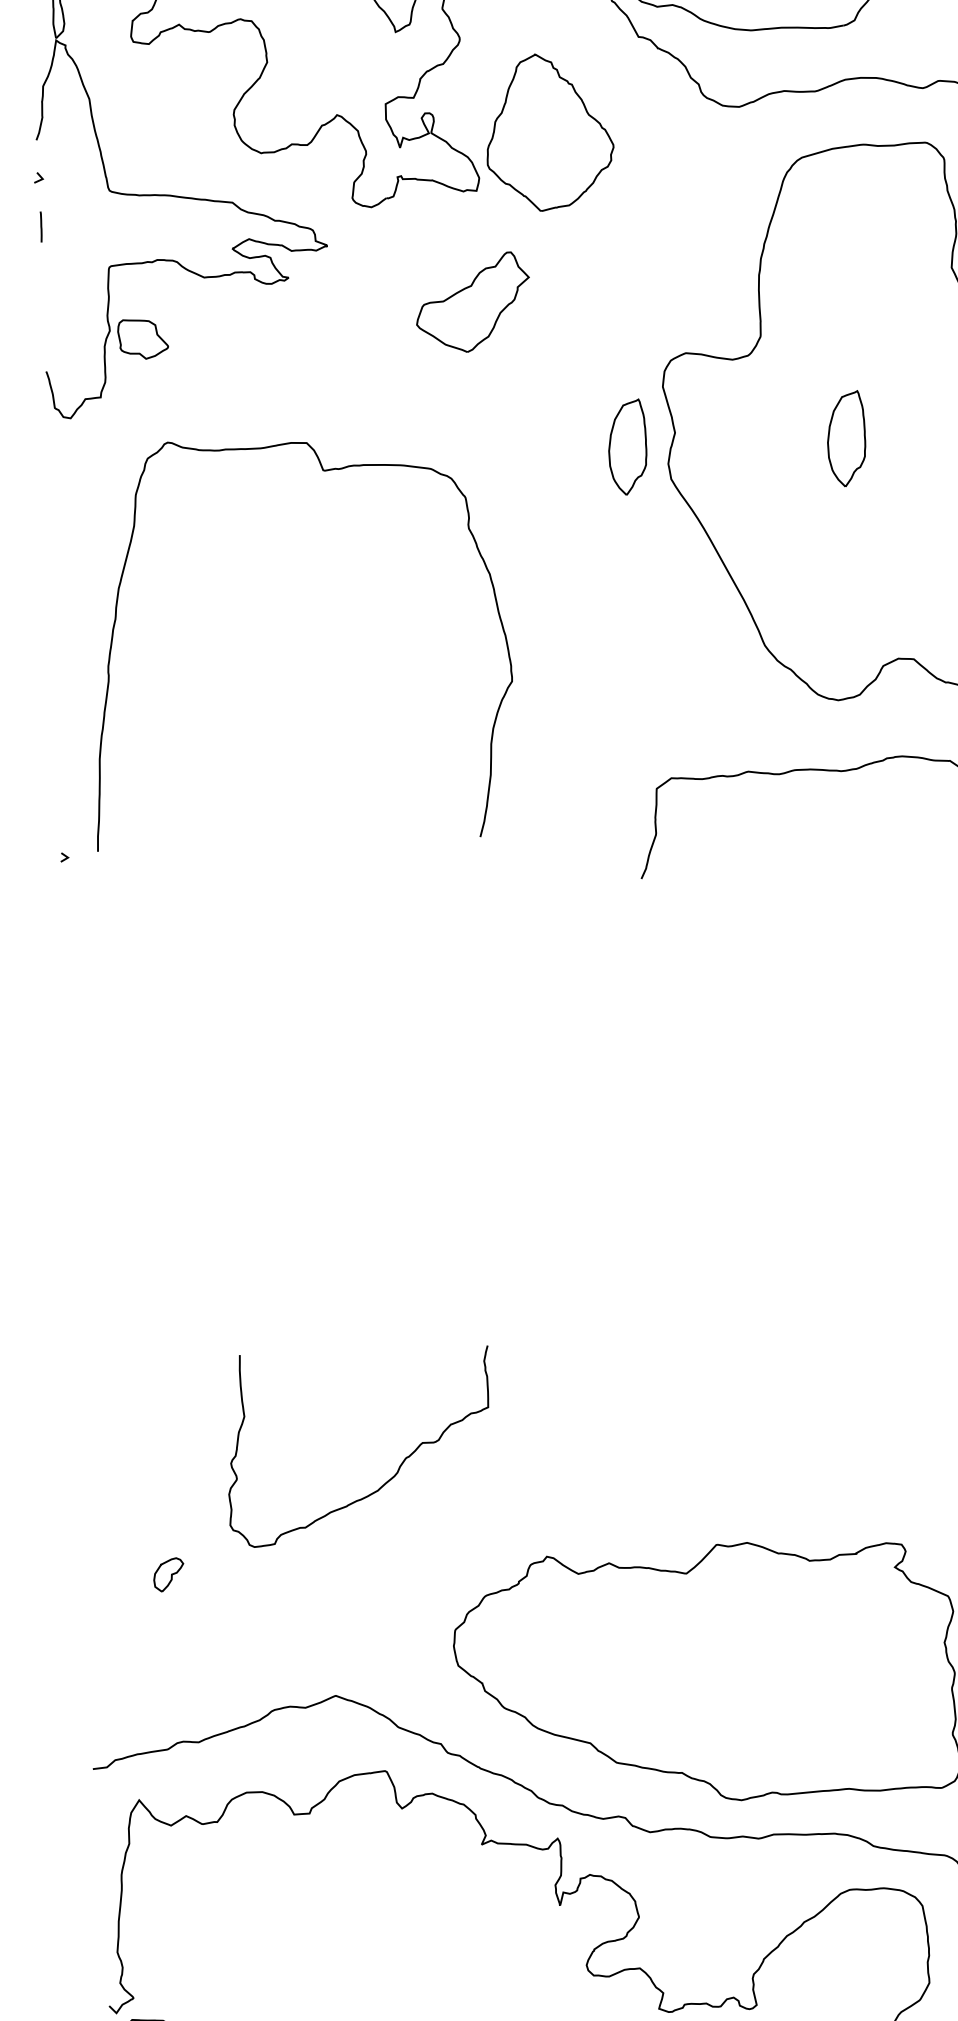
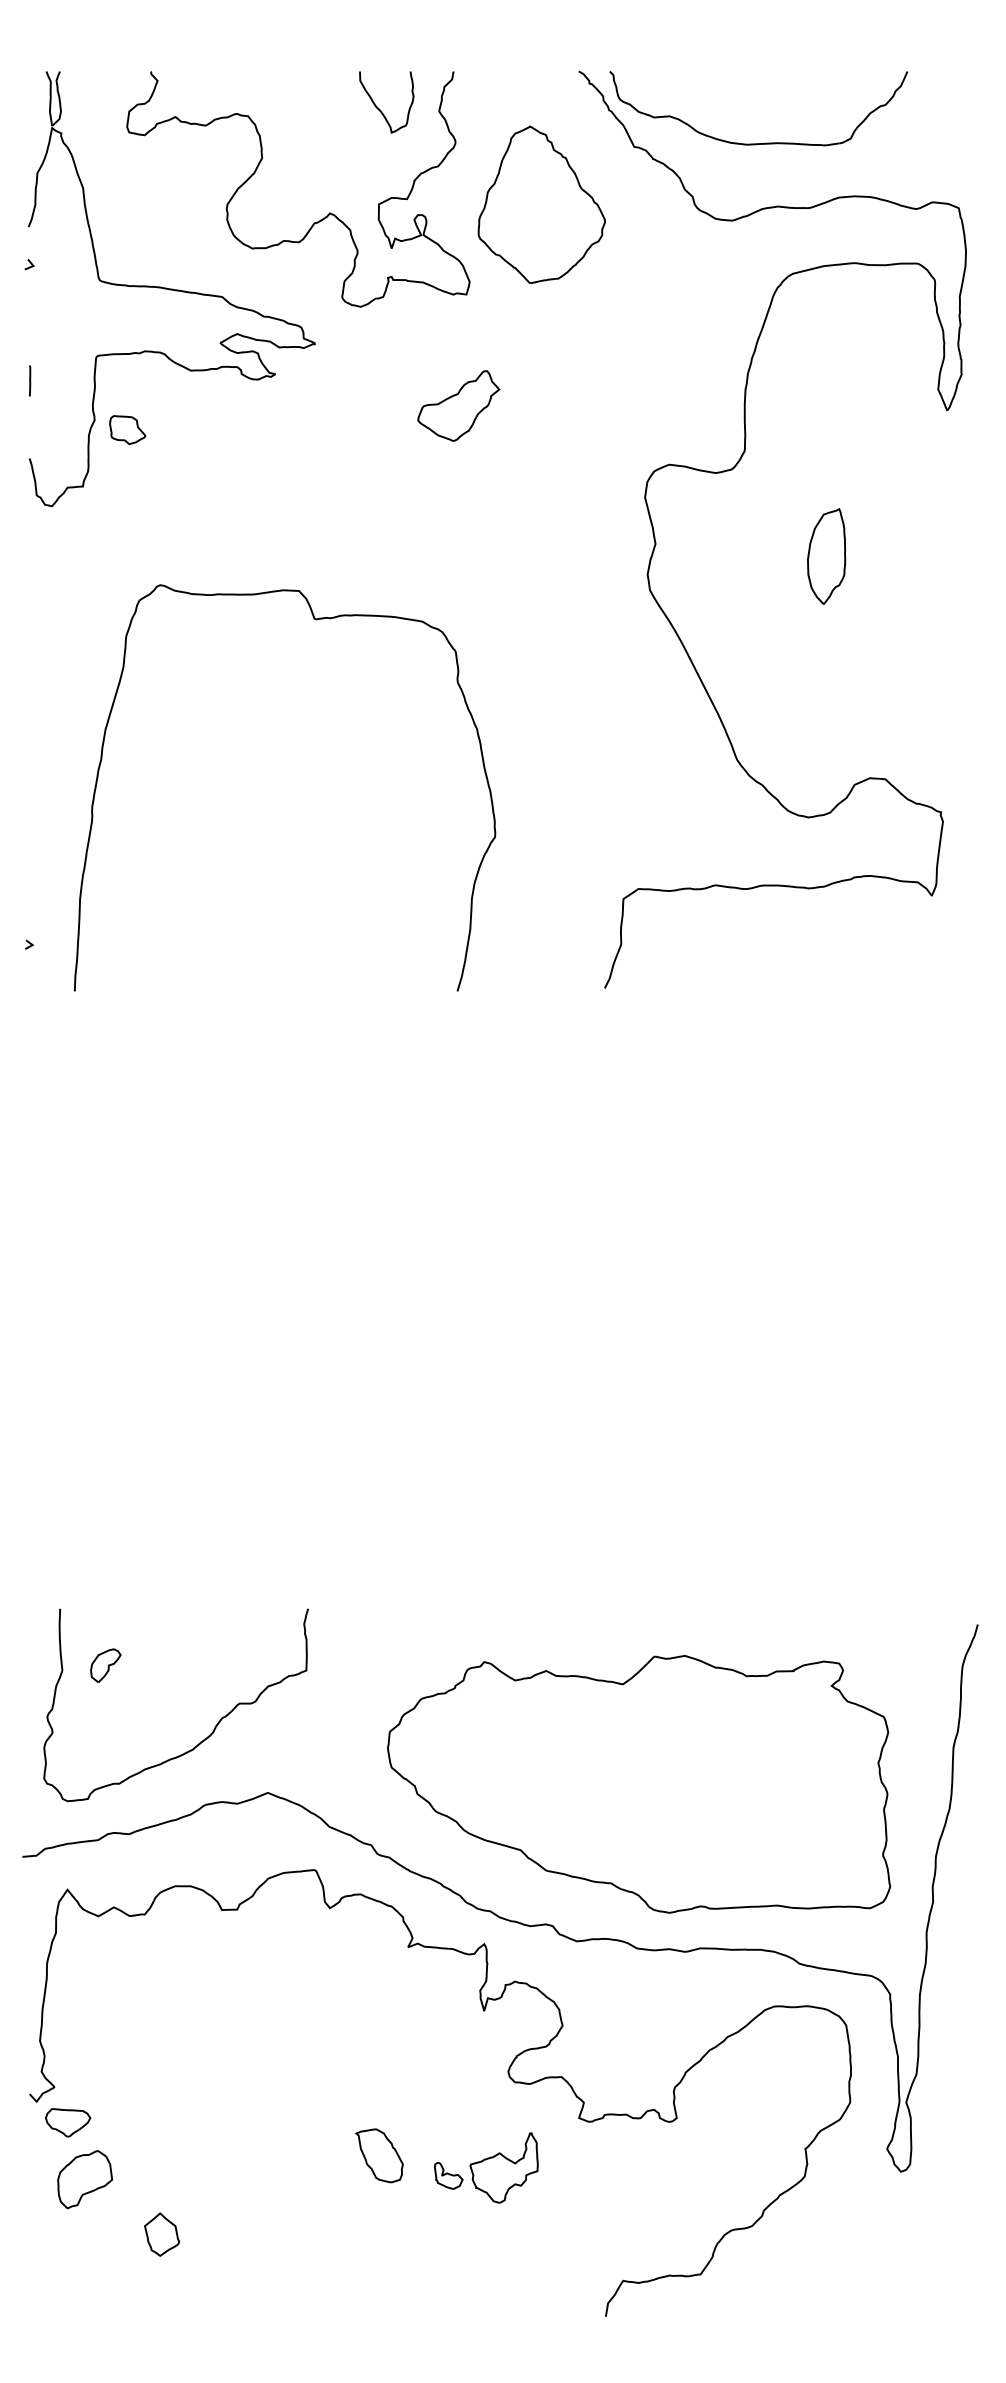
part: (549, 132) -> (541, 204), moved
line: (41, 226) -> (30, 380), moved
part: (472, 302) -> (458, 405), size x0.71
part: (143, 339) -> (127, 430), size x0.71
part: (627, 447) -> (607, 556), removed
curve: (324, 471) -> (315, 620), moved
curve: (385, 1482) -> (200, 1741), moved

